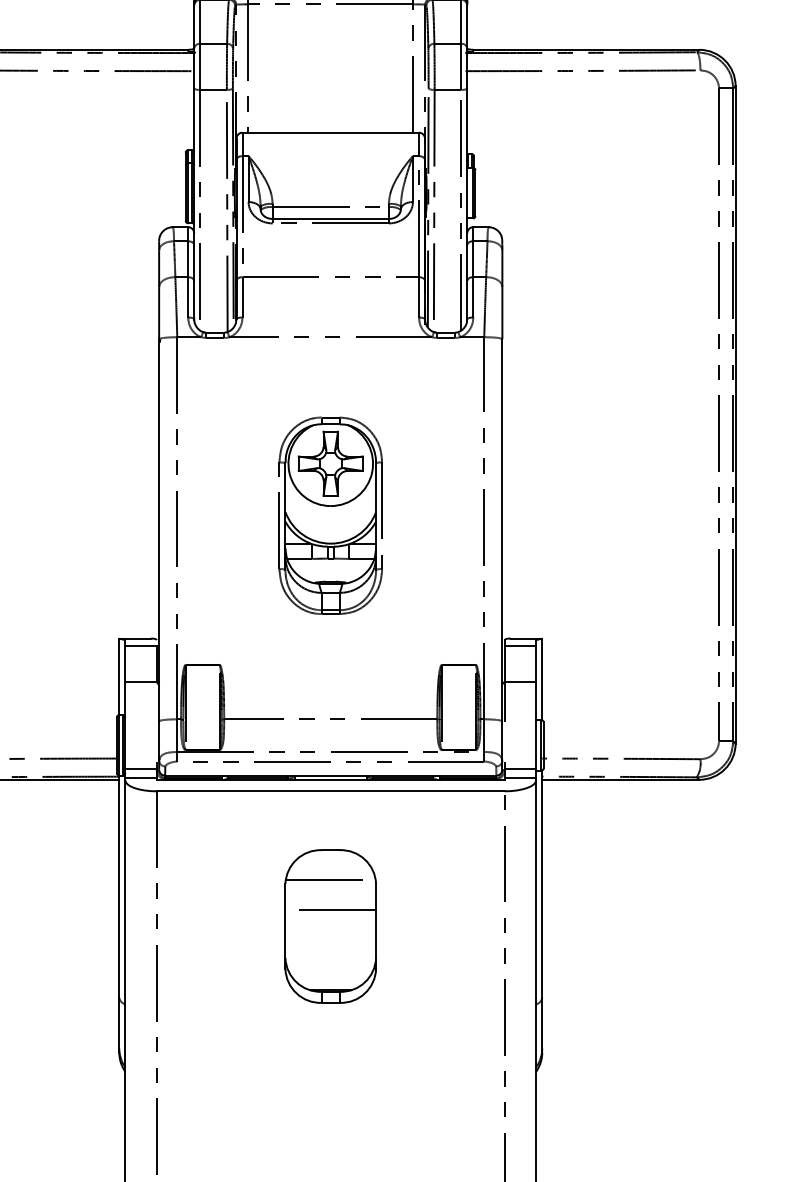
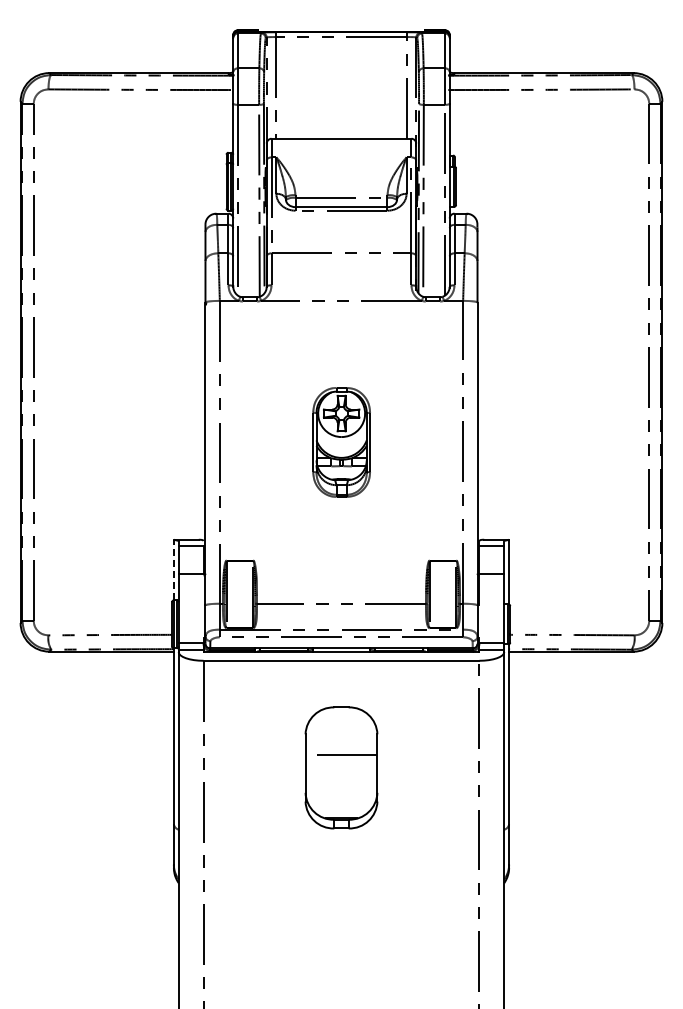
part: (330, 515) -> (341, 442), size x0.7
line: (118, 676) -> (173, 569), solid -> dashed
line: (330, 879) -> (341, 730), removed

